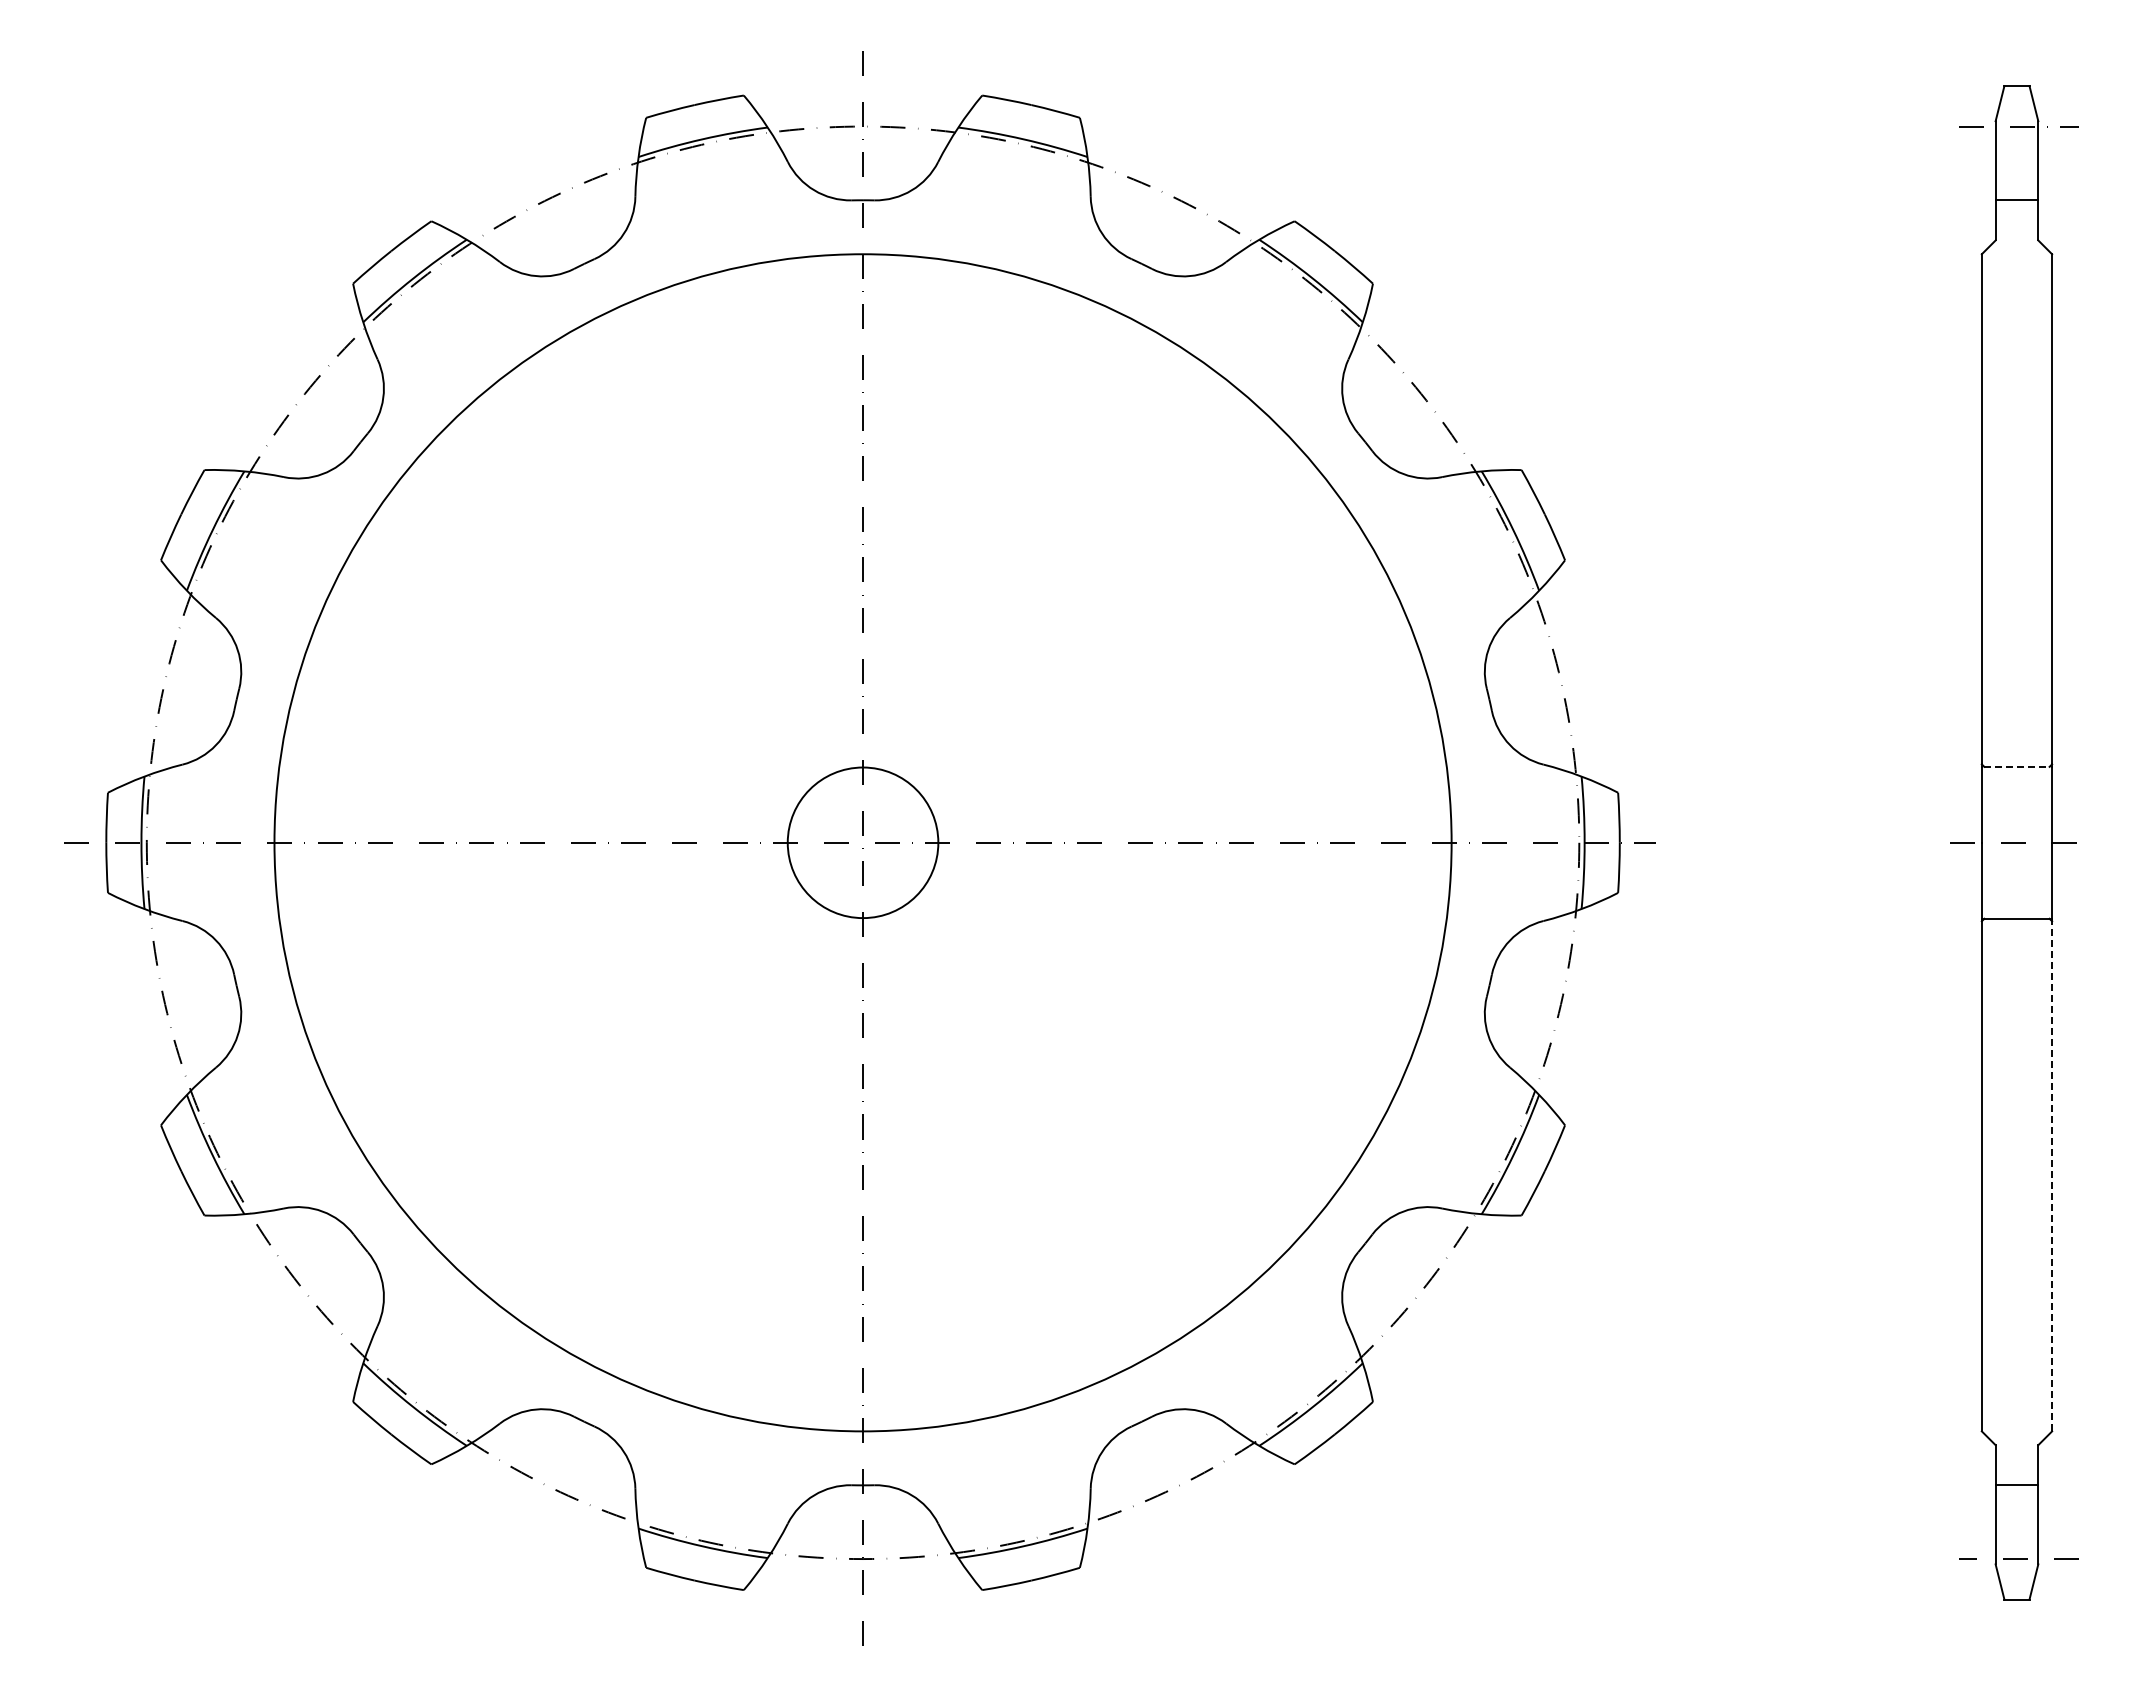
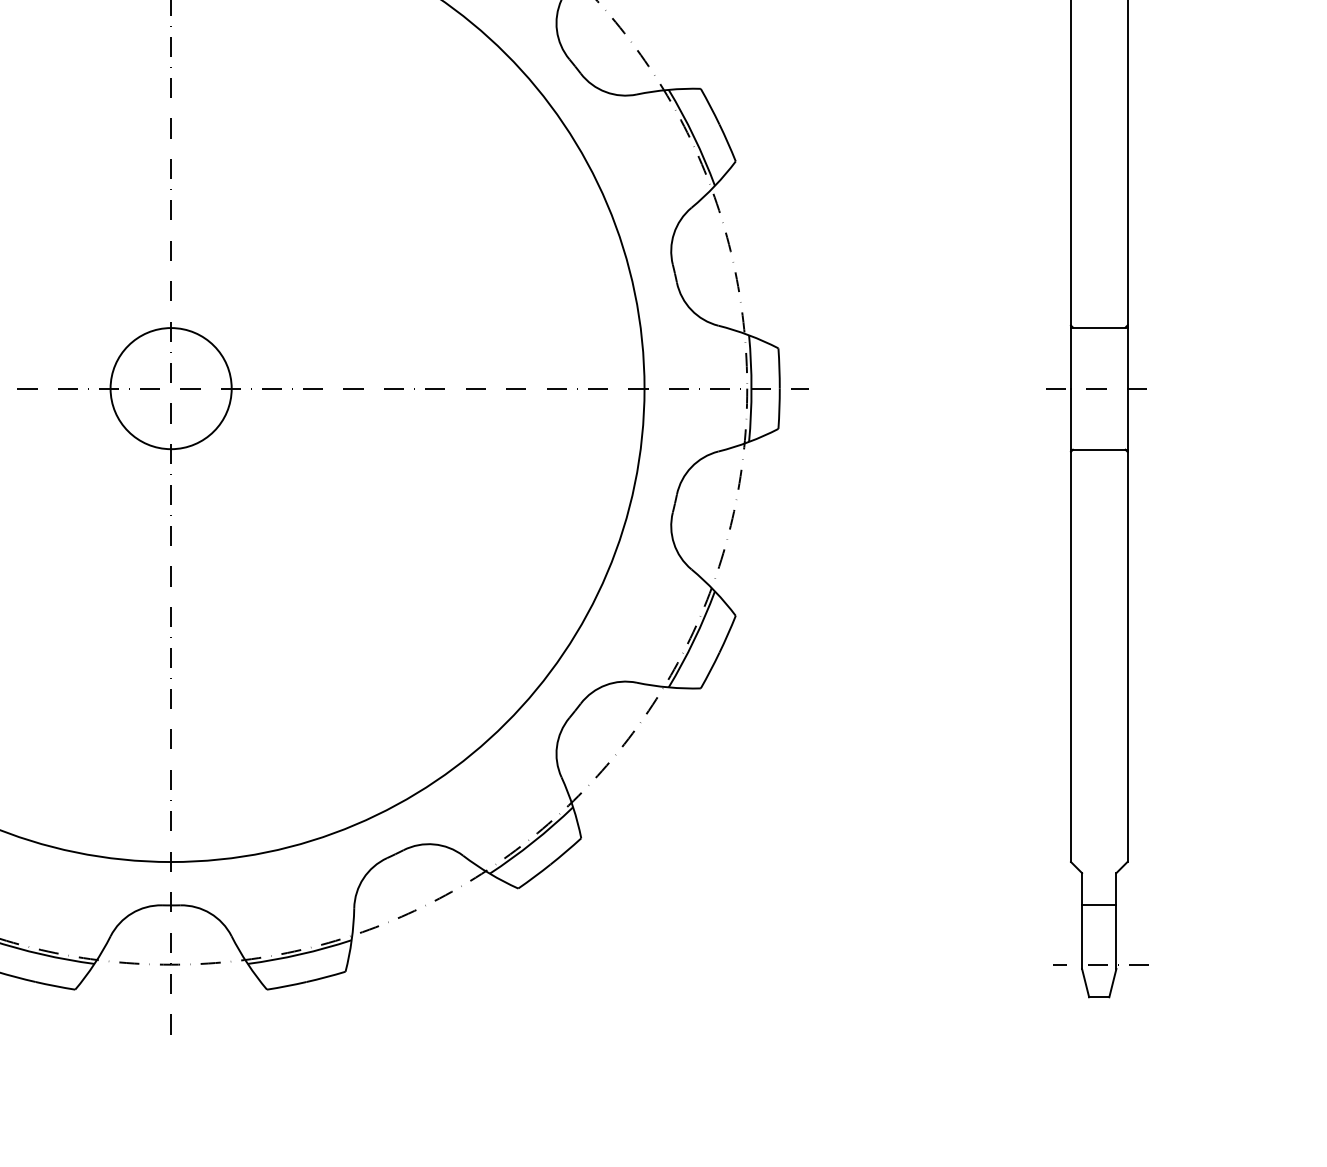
line: (2016, 766) -> (1098, 327), dashed -> solid
line: (2052, 1175) -> (1127, 656), dashed -> solid

